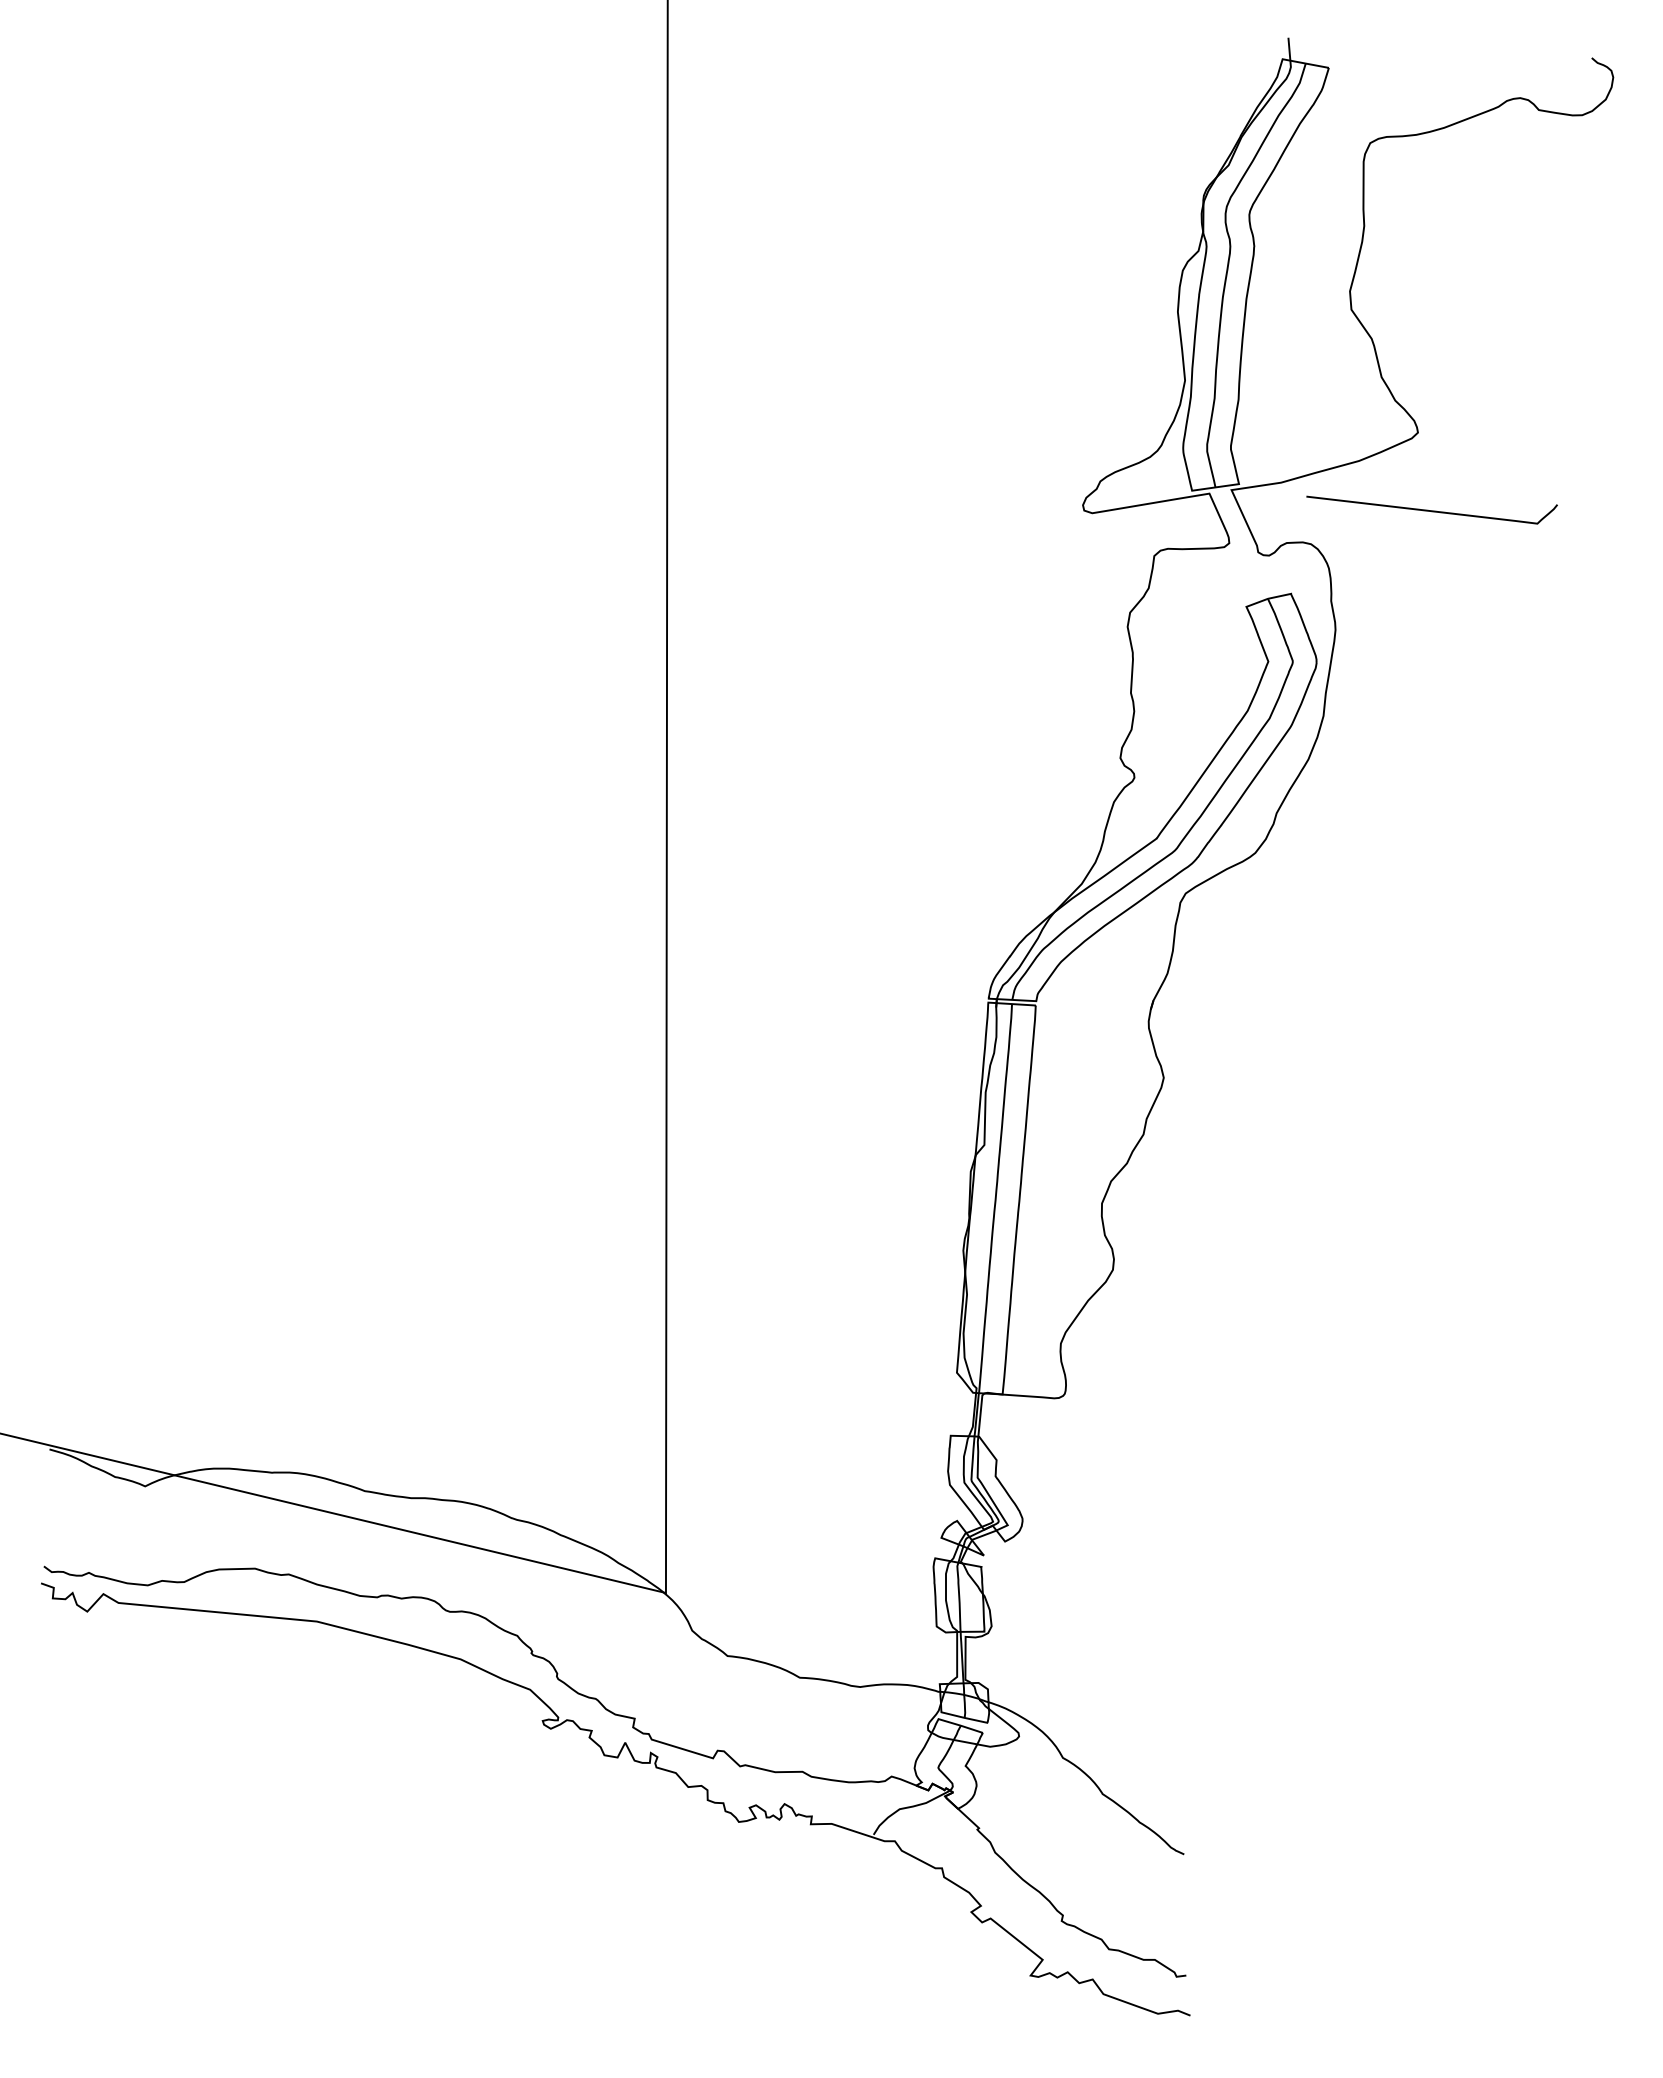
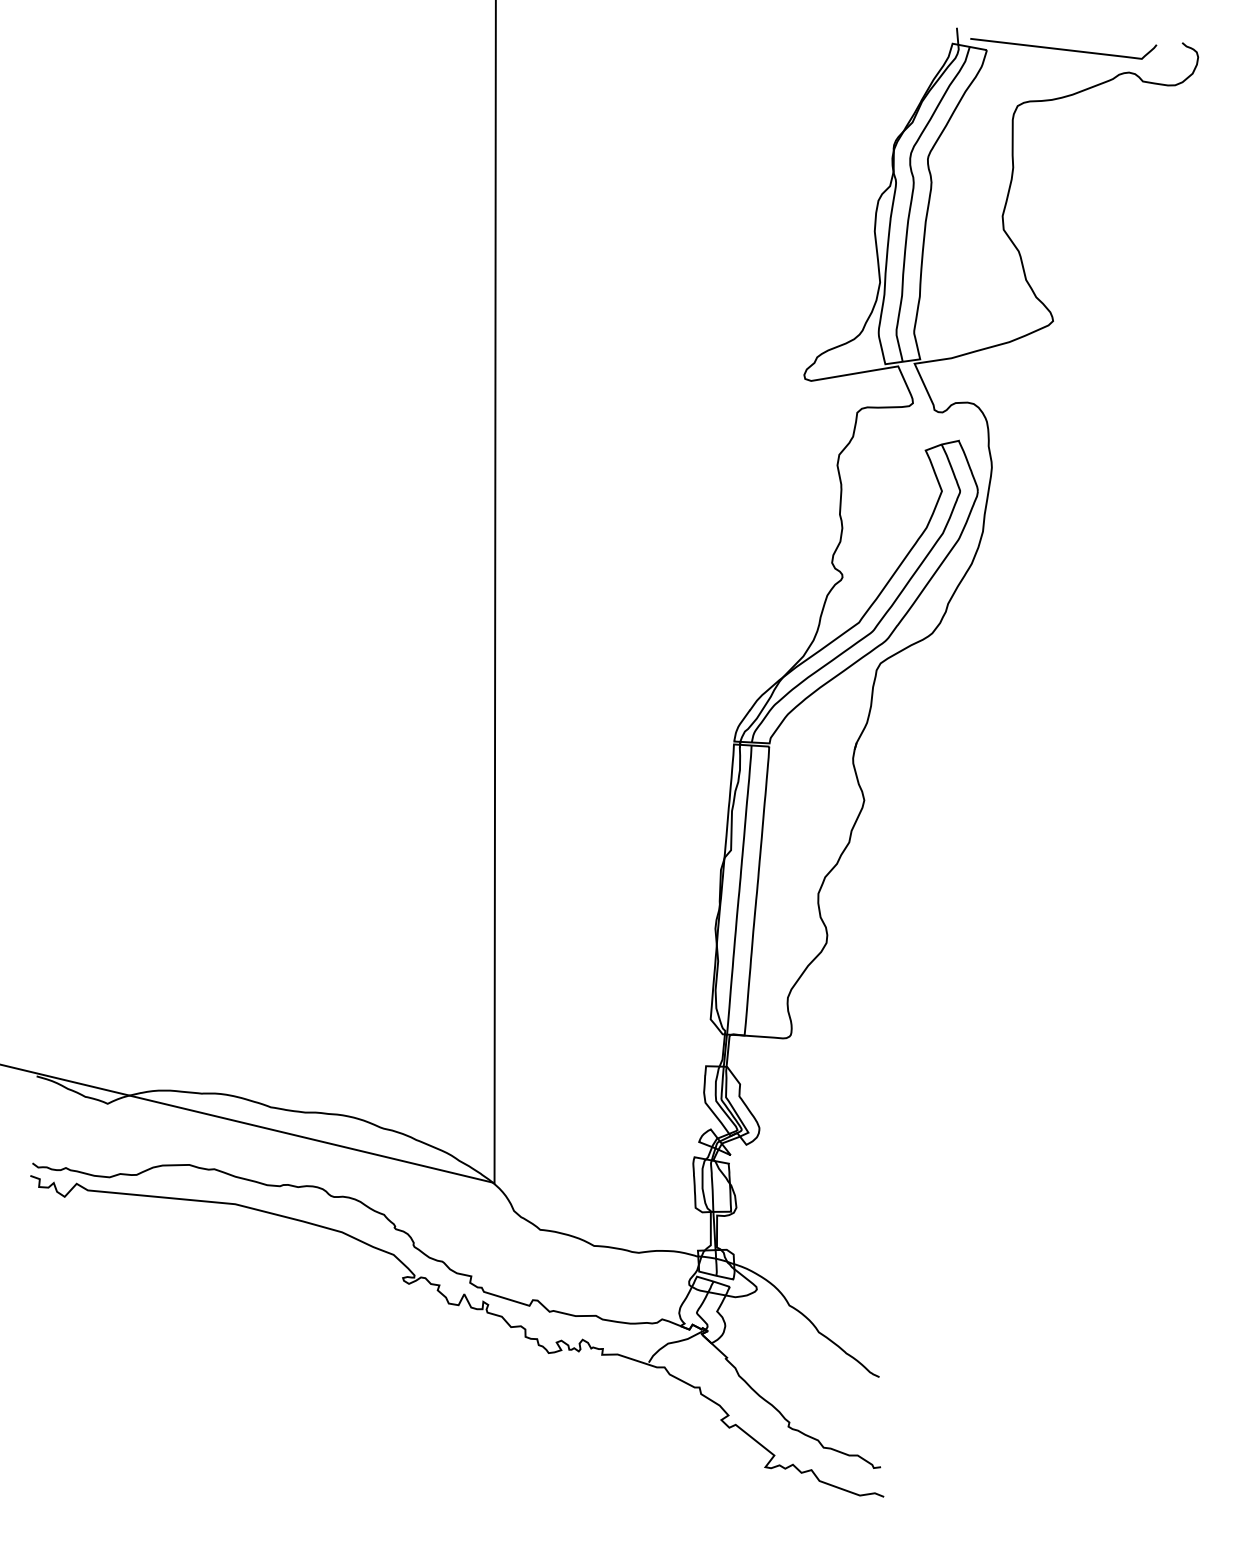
curve: (1431, 510) -> (1063, 49), moved

